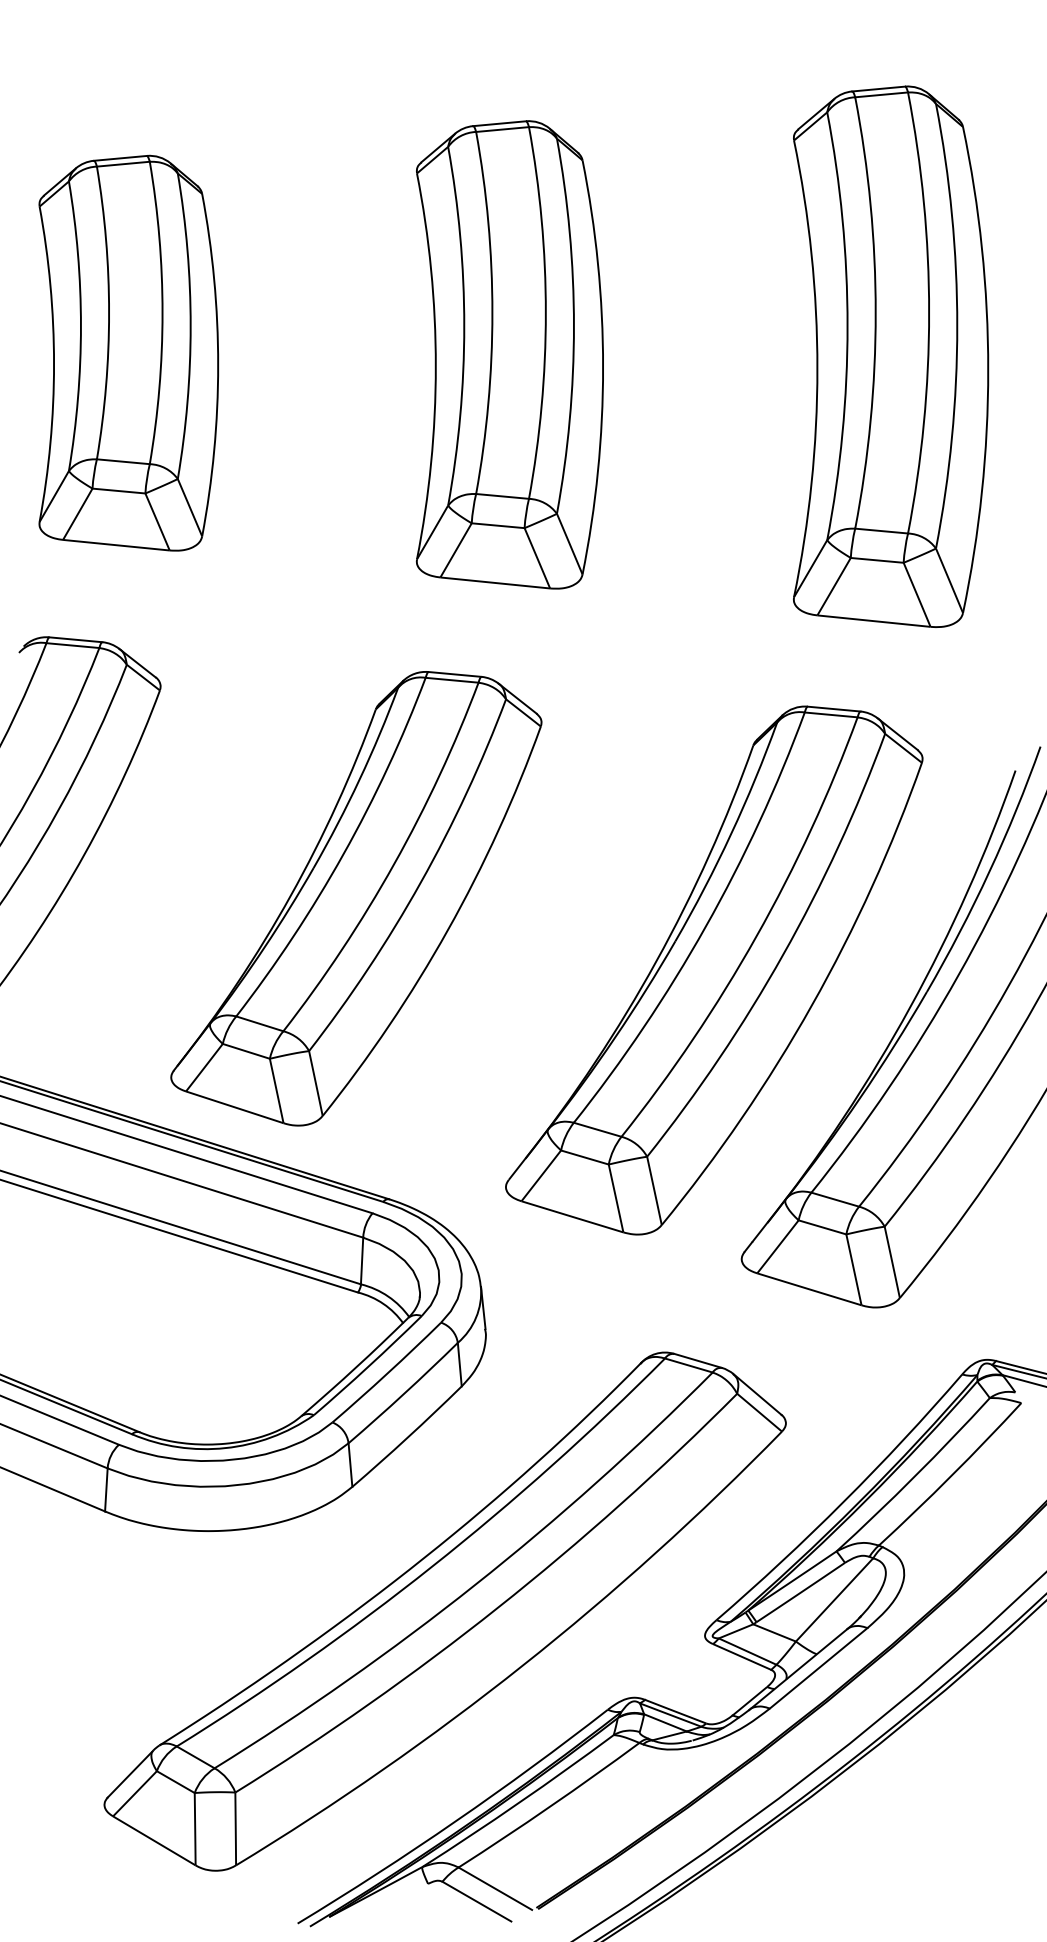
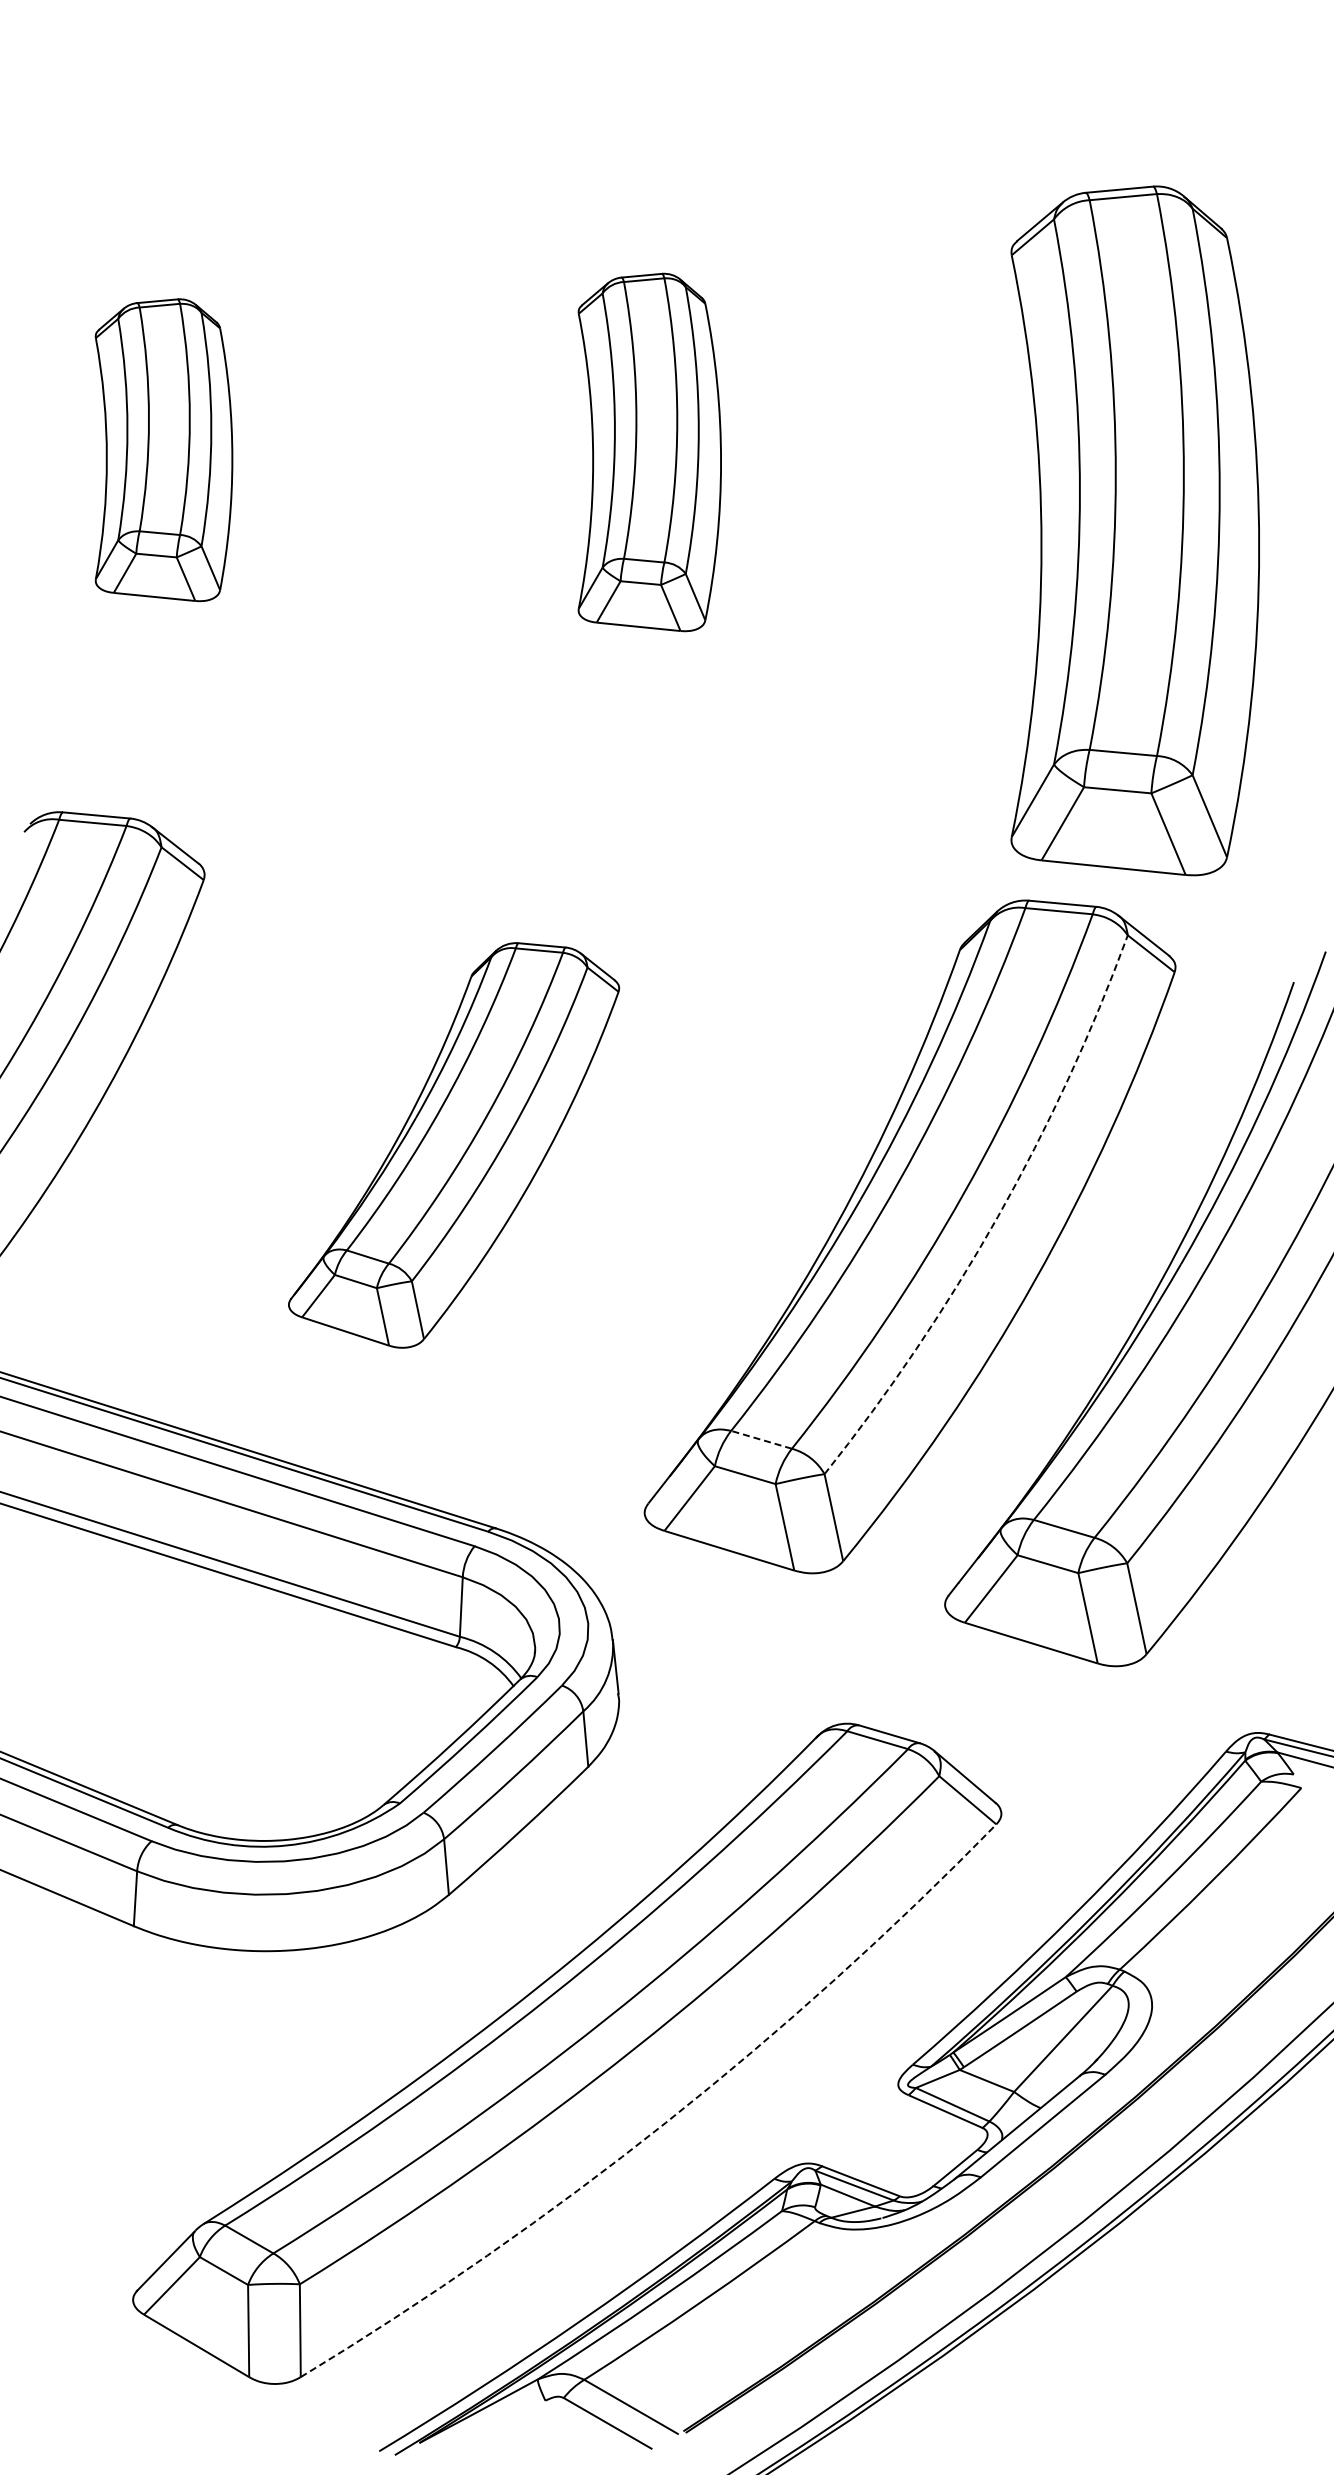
part: (128, 352) -> (163, 449), size x0.6
part: (509, 354) -> (649, 452), size x0.6
part: (890, 356) -> (1134, 530), moved
part: (355, 898) -> (453, 1145), size x0.7
arc: (782, 954) -> (997, 1216), solid -> dashed
line: (597, 1129) -> (761, 1439), solid -> dashed
arc: (523, 1665) -> (666, 2122), solid -> dashed

